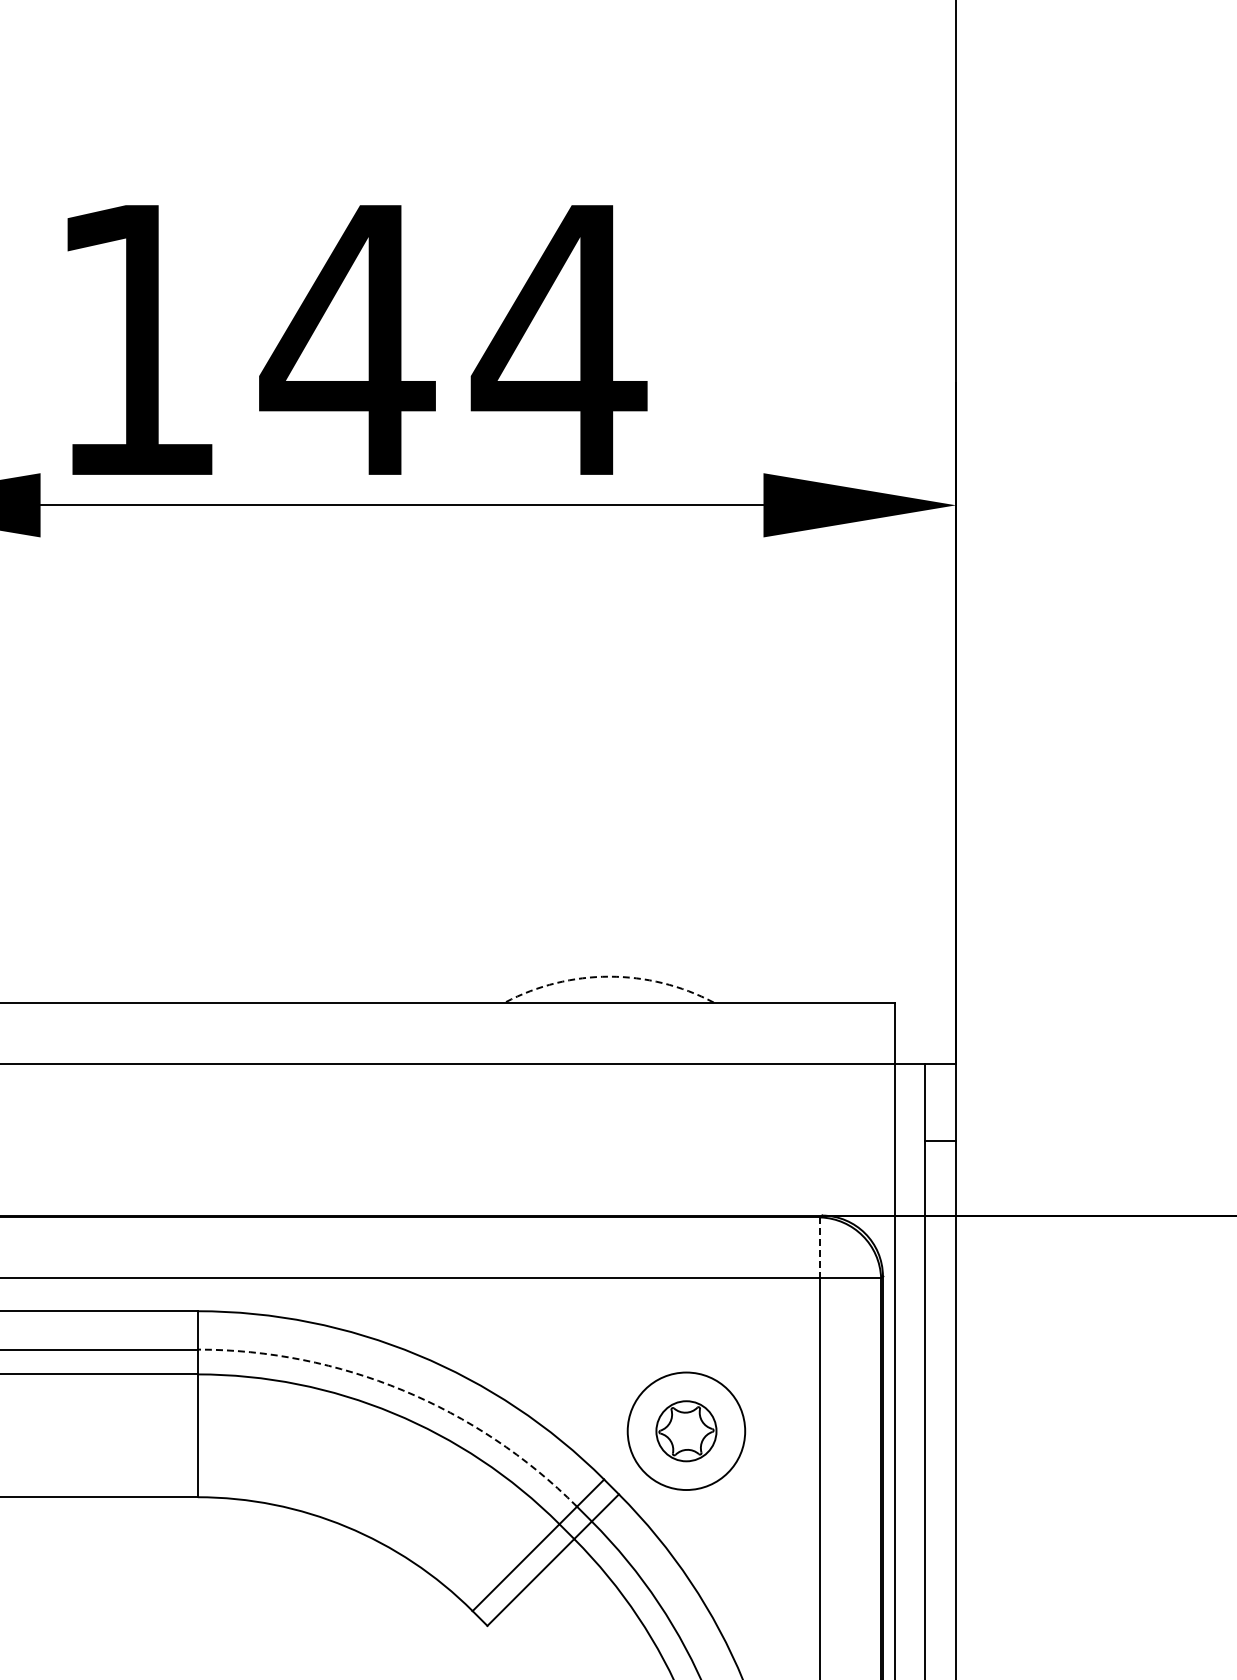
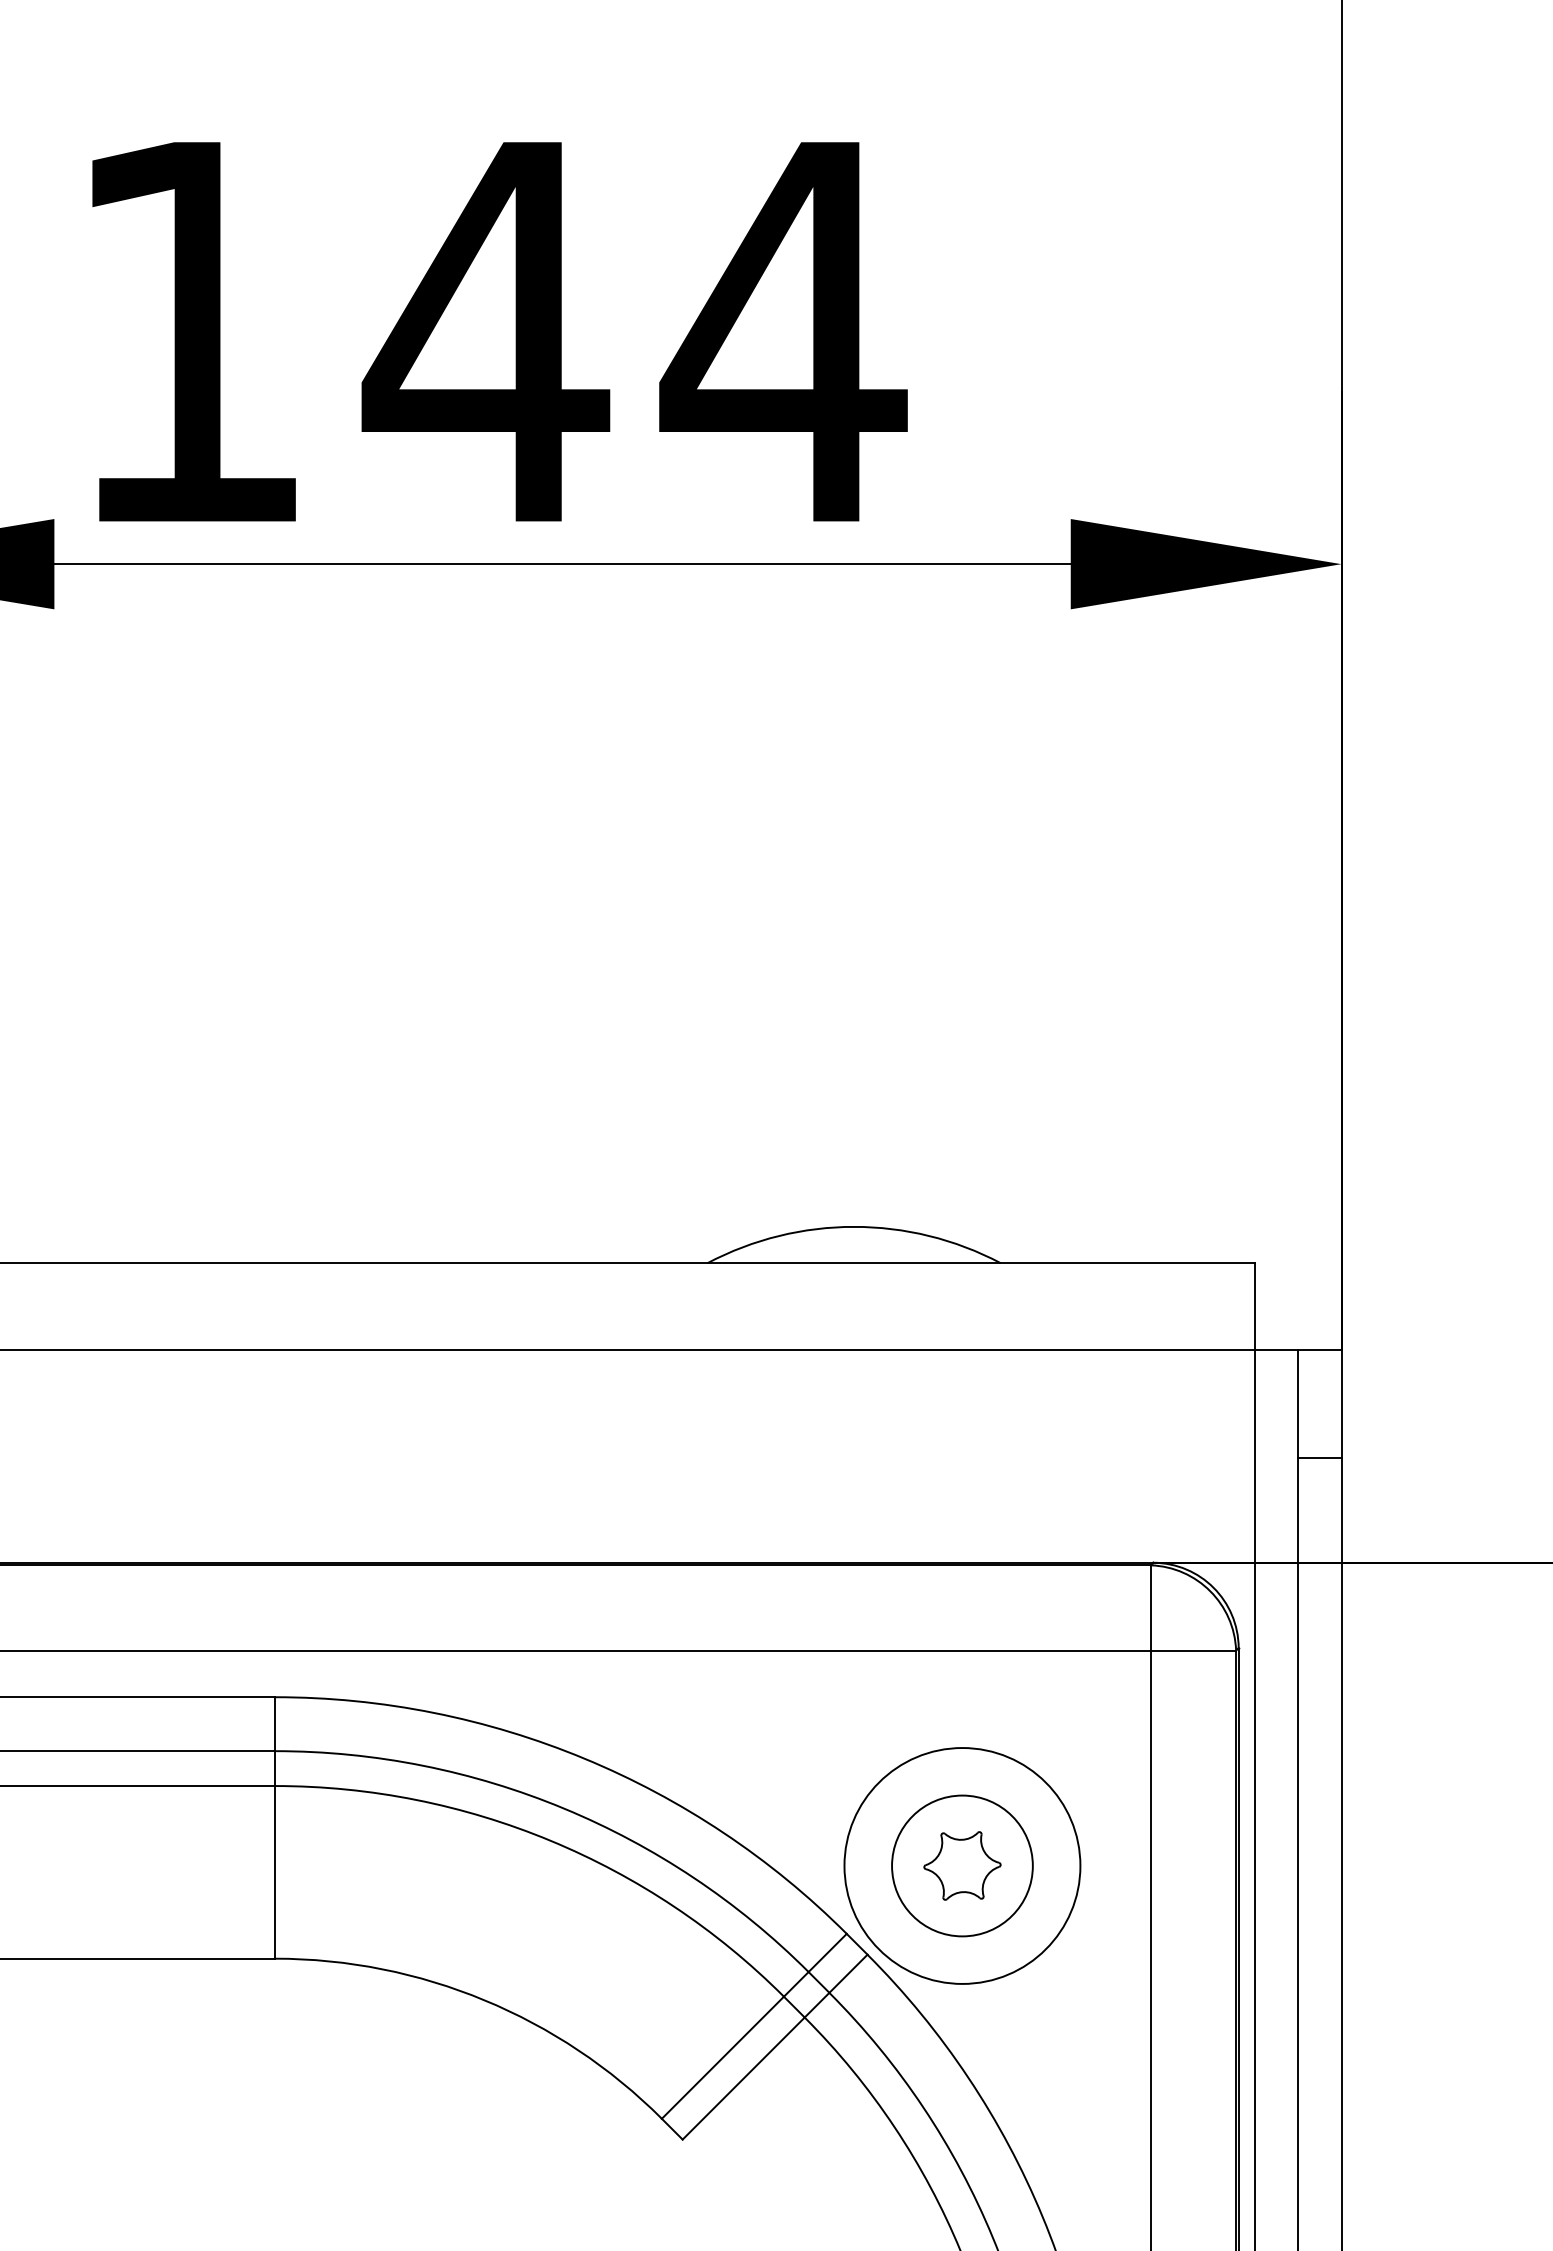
arc: (609, 976) -> (854, 1226), dashed -> solid
line: (820, 1248) -> (1150, 1609), dashed -> solid
arc: (403, 1390) -> (564, 1808), dashed -> solid
circle: (686, 1431) -> (962, 1866), size x1.43
circle: (686, 1431) -> (962, 1866), size x1.67

